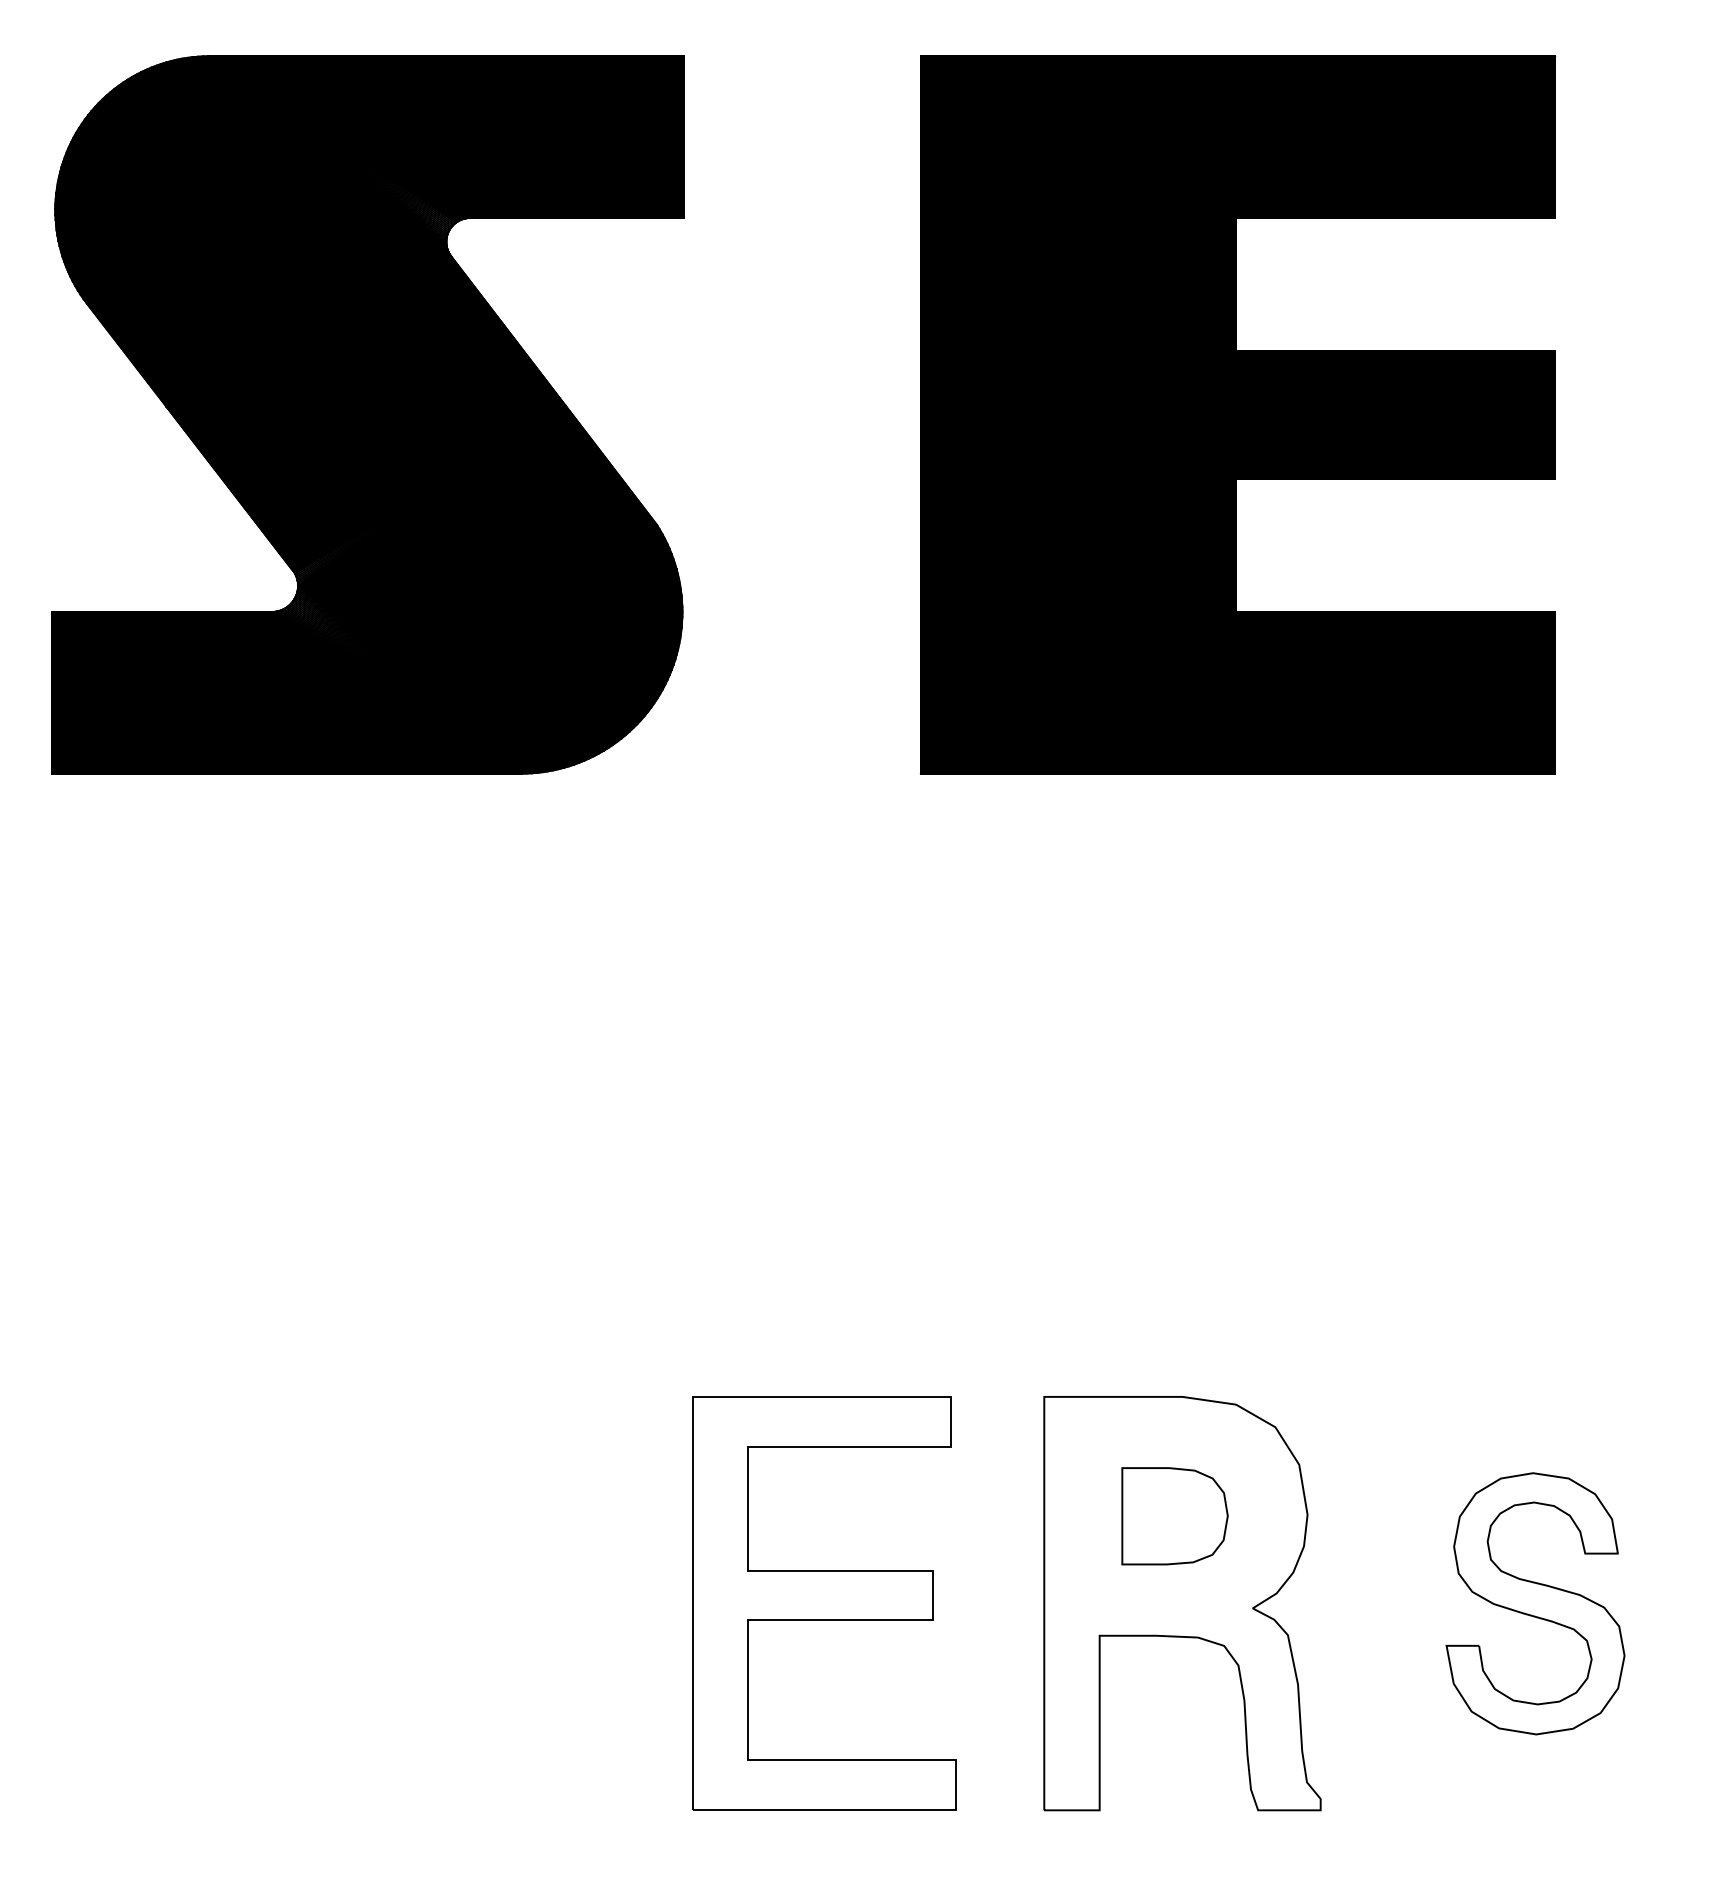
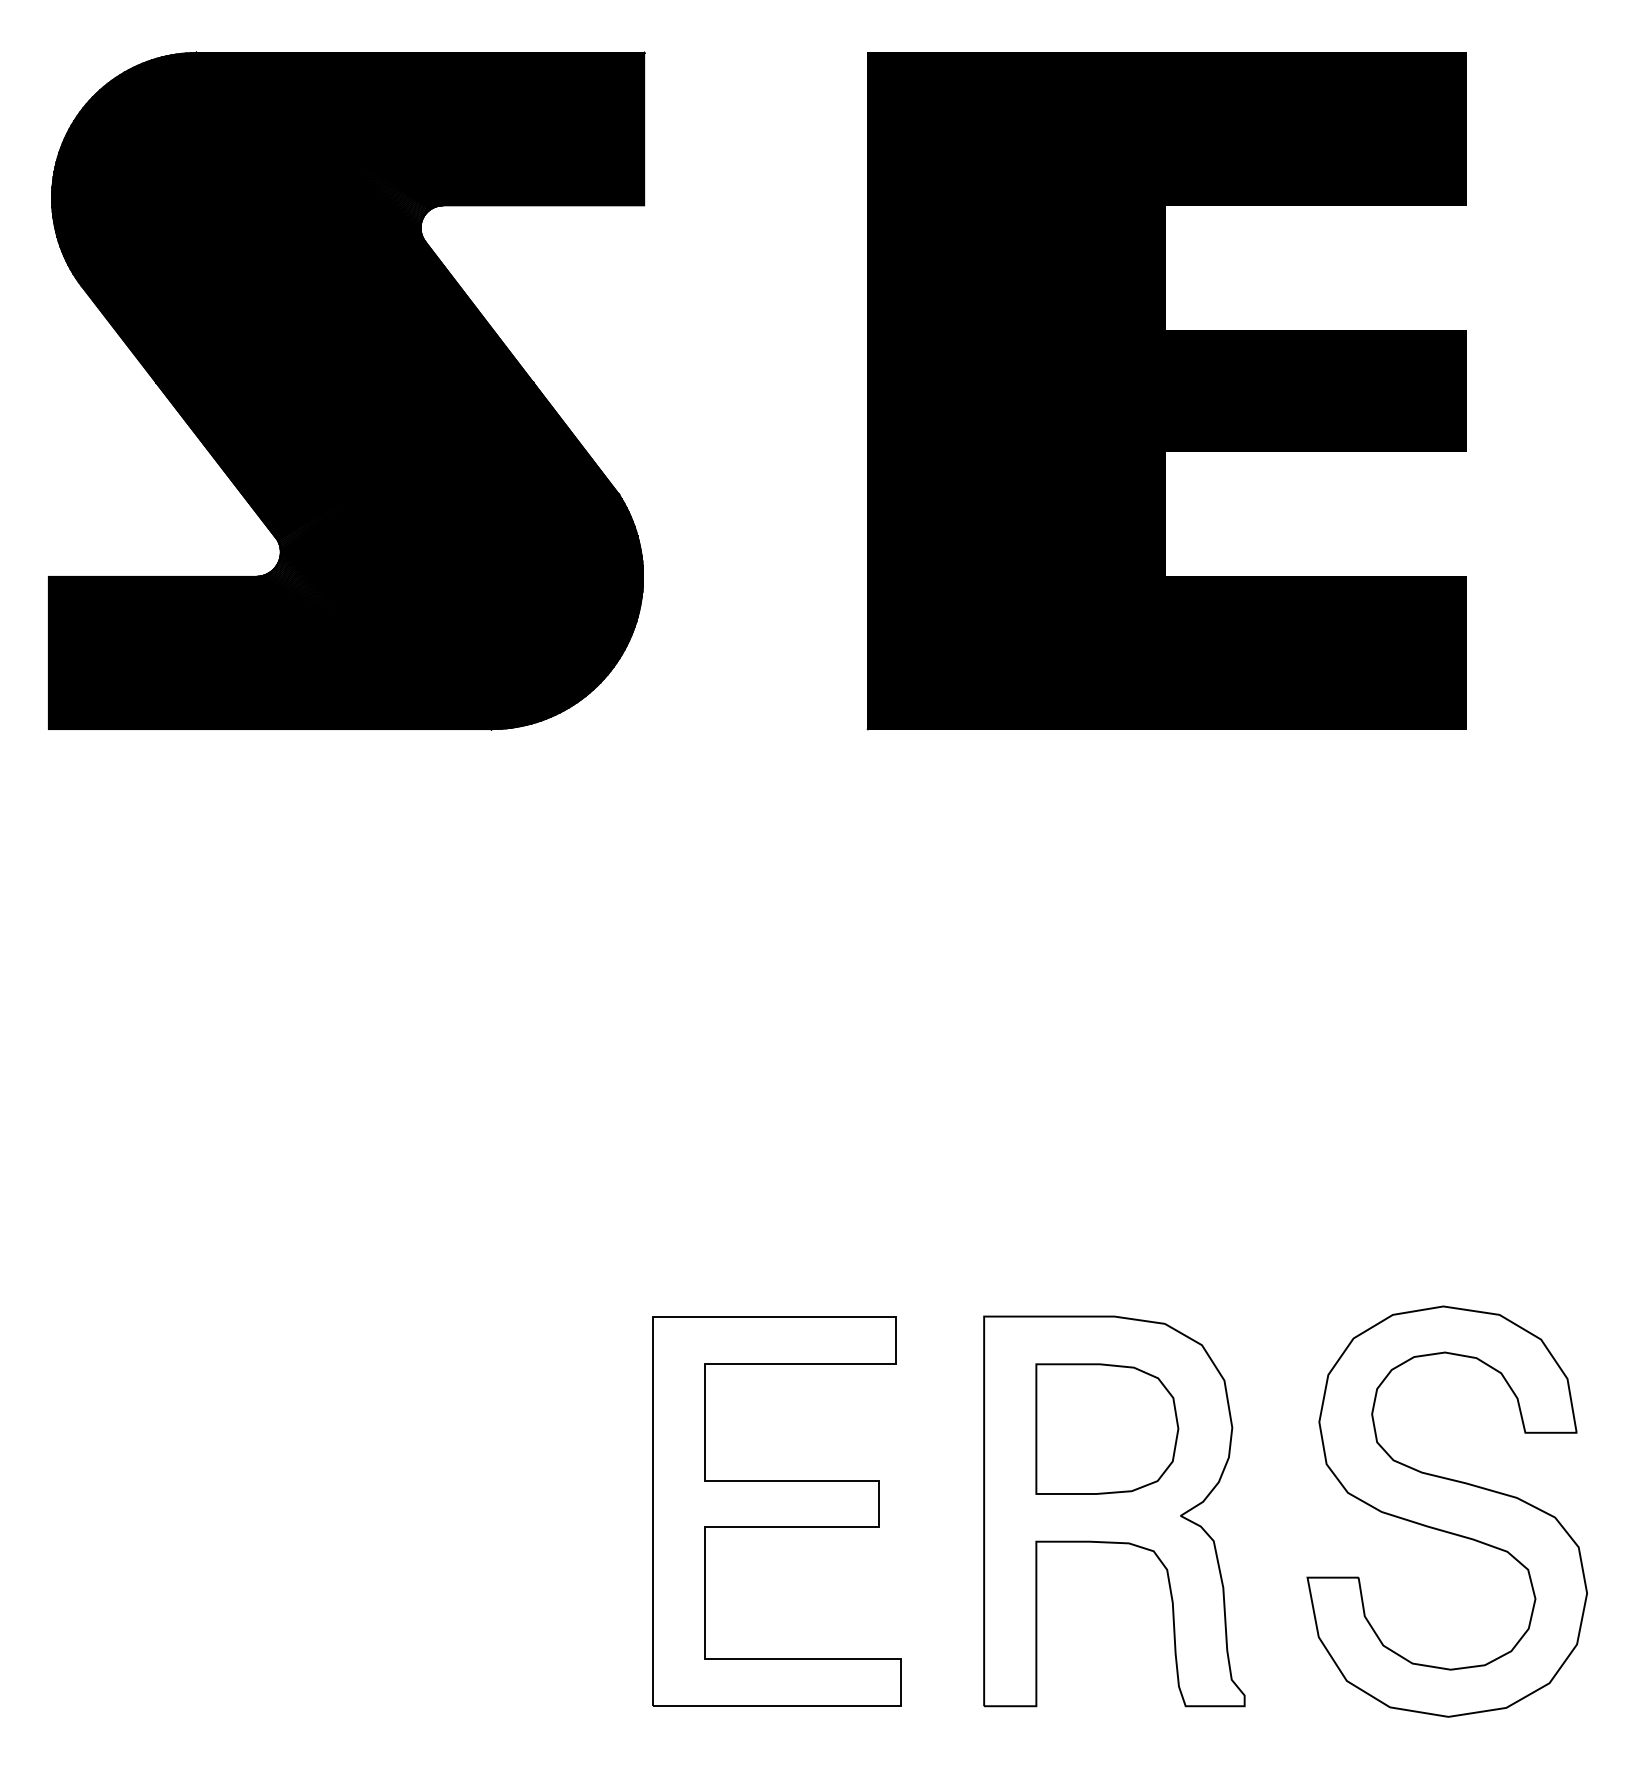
part: (1175, 1515) -> (1107, 1428), size x1.43
part: (1534, 1603) -> (1446, 1511), size x1.67

